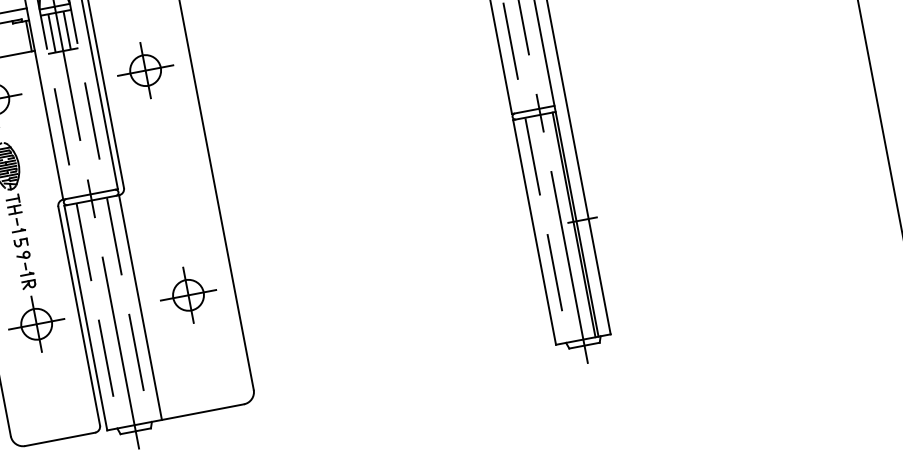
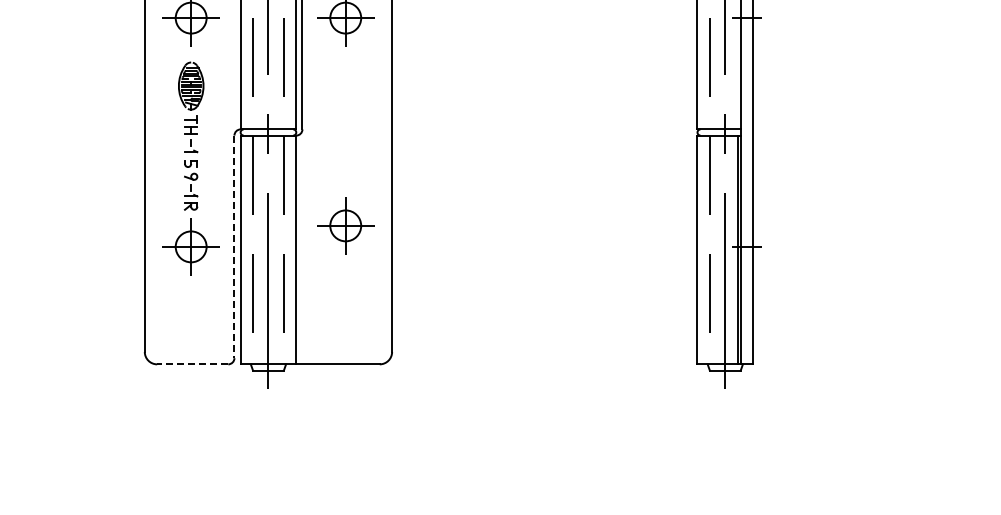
part: (188, 294) -> (345, 225), moved
line: (79, 316) -> (234, 247), solid -> dashed
line: (60, 439) -> (192, 364), solid -> dashed

